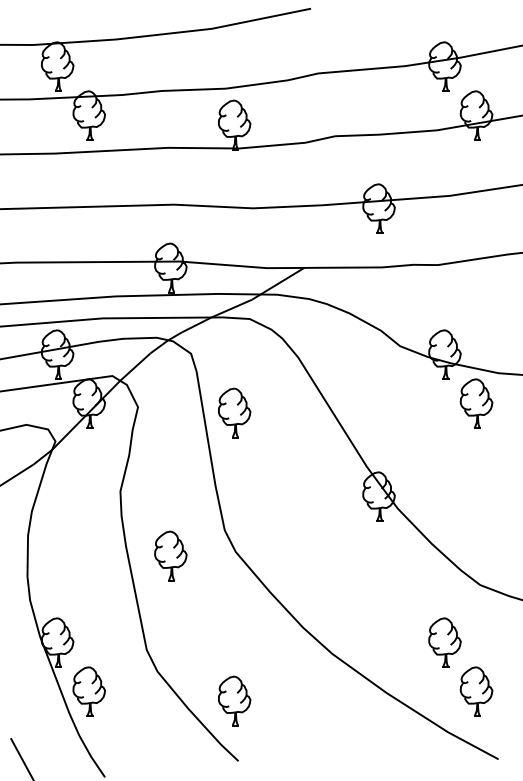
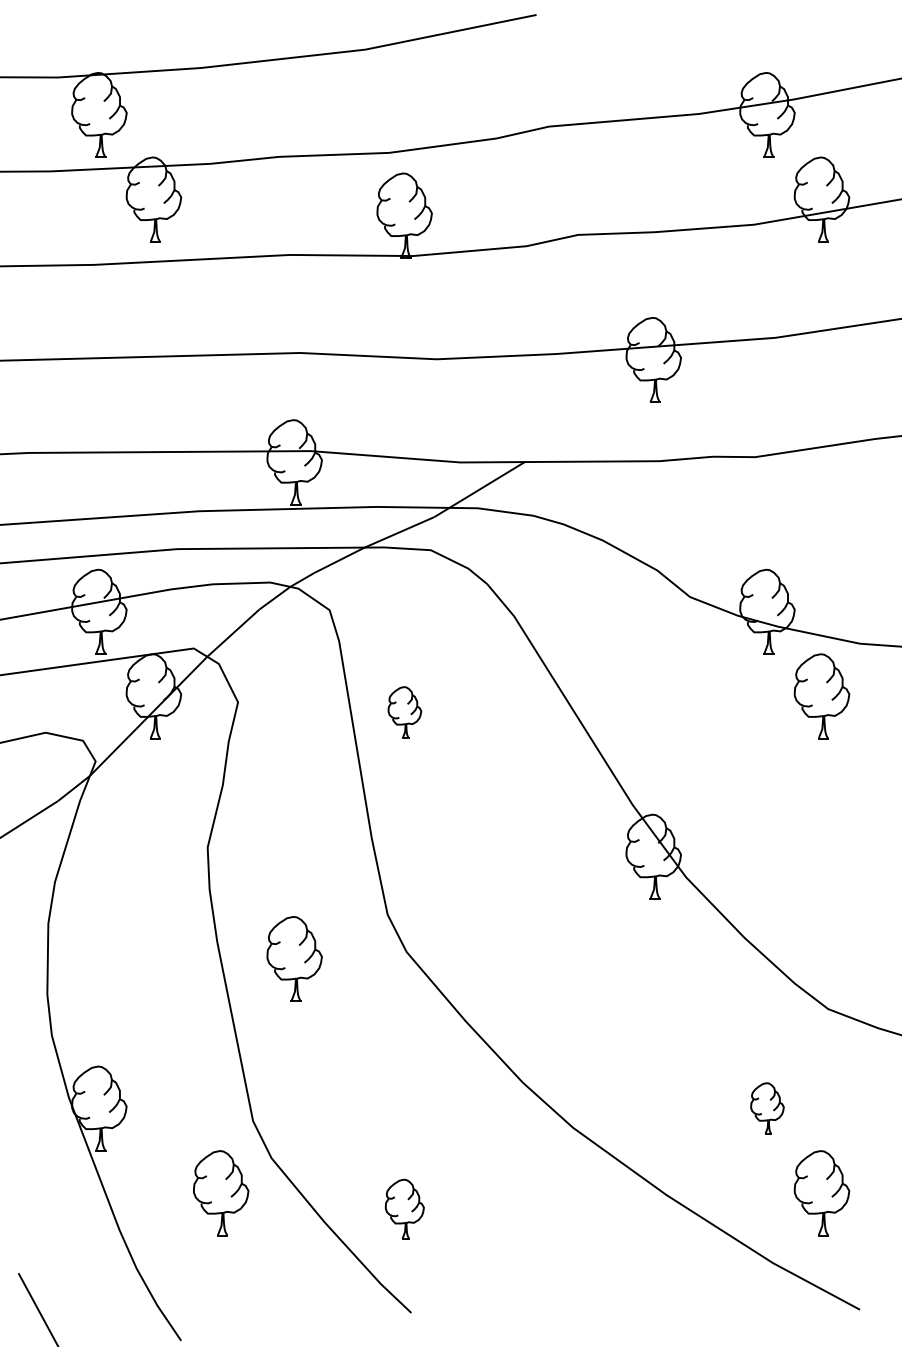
part: (234, 412) -> (404, 711), size x0.6
part: (444, 642) -> (766, 1108), size x0.6
part: (88, 691) -> (219, 1192), moved
part: (234, 700) -> (404, 1208), size x0.7

